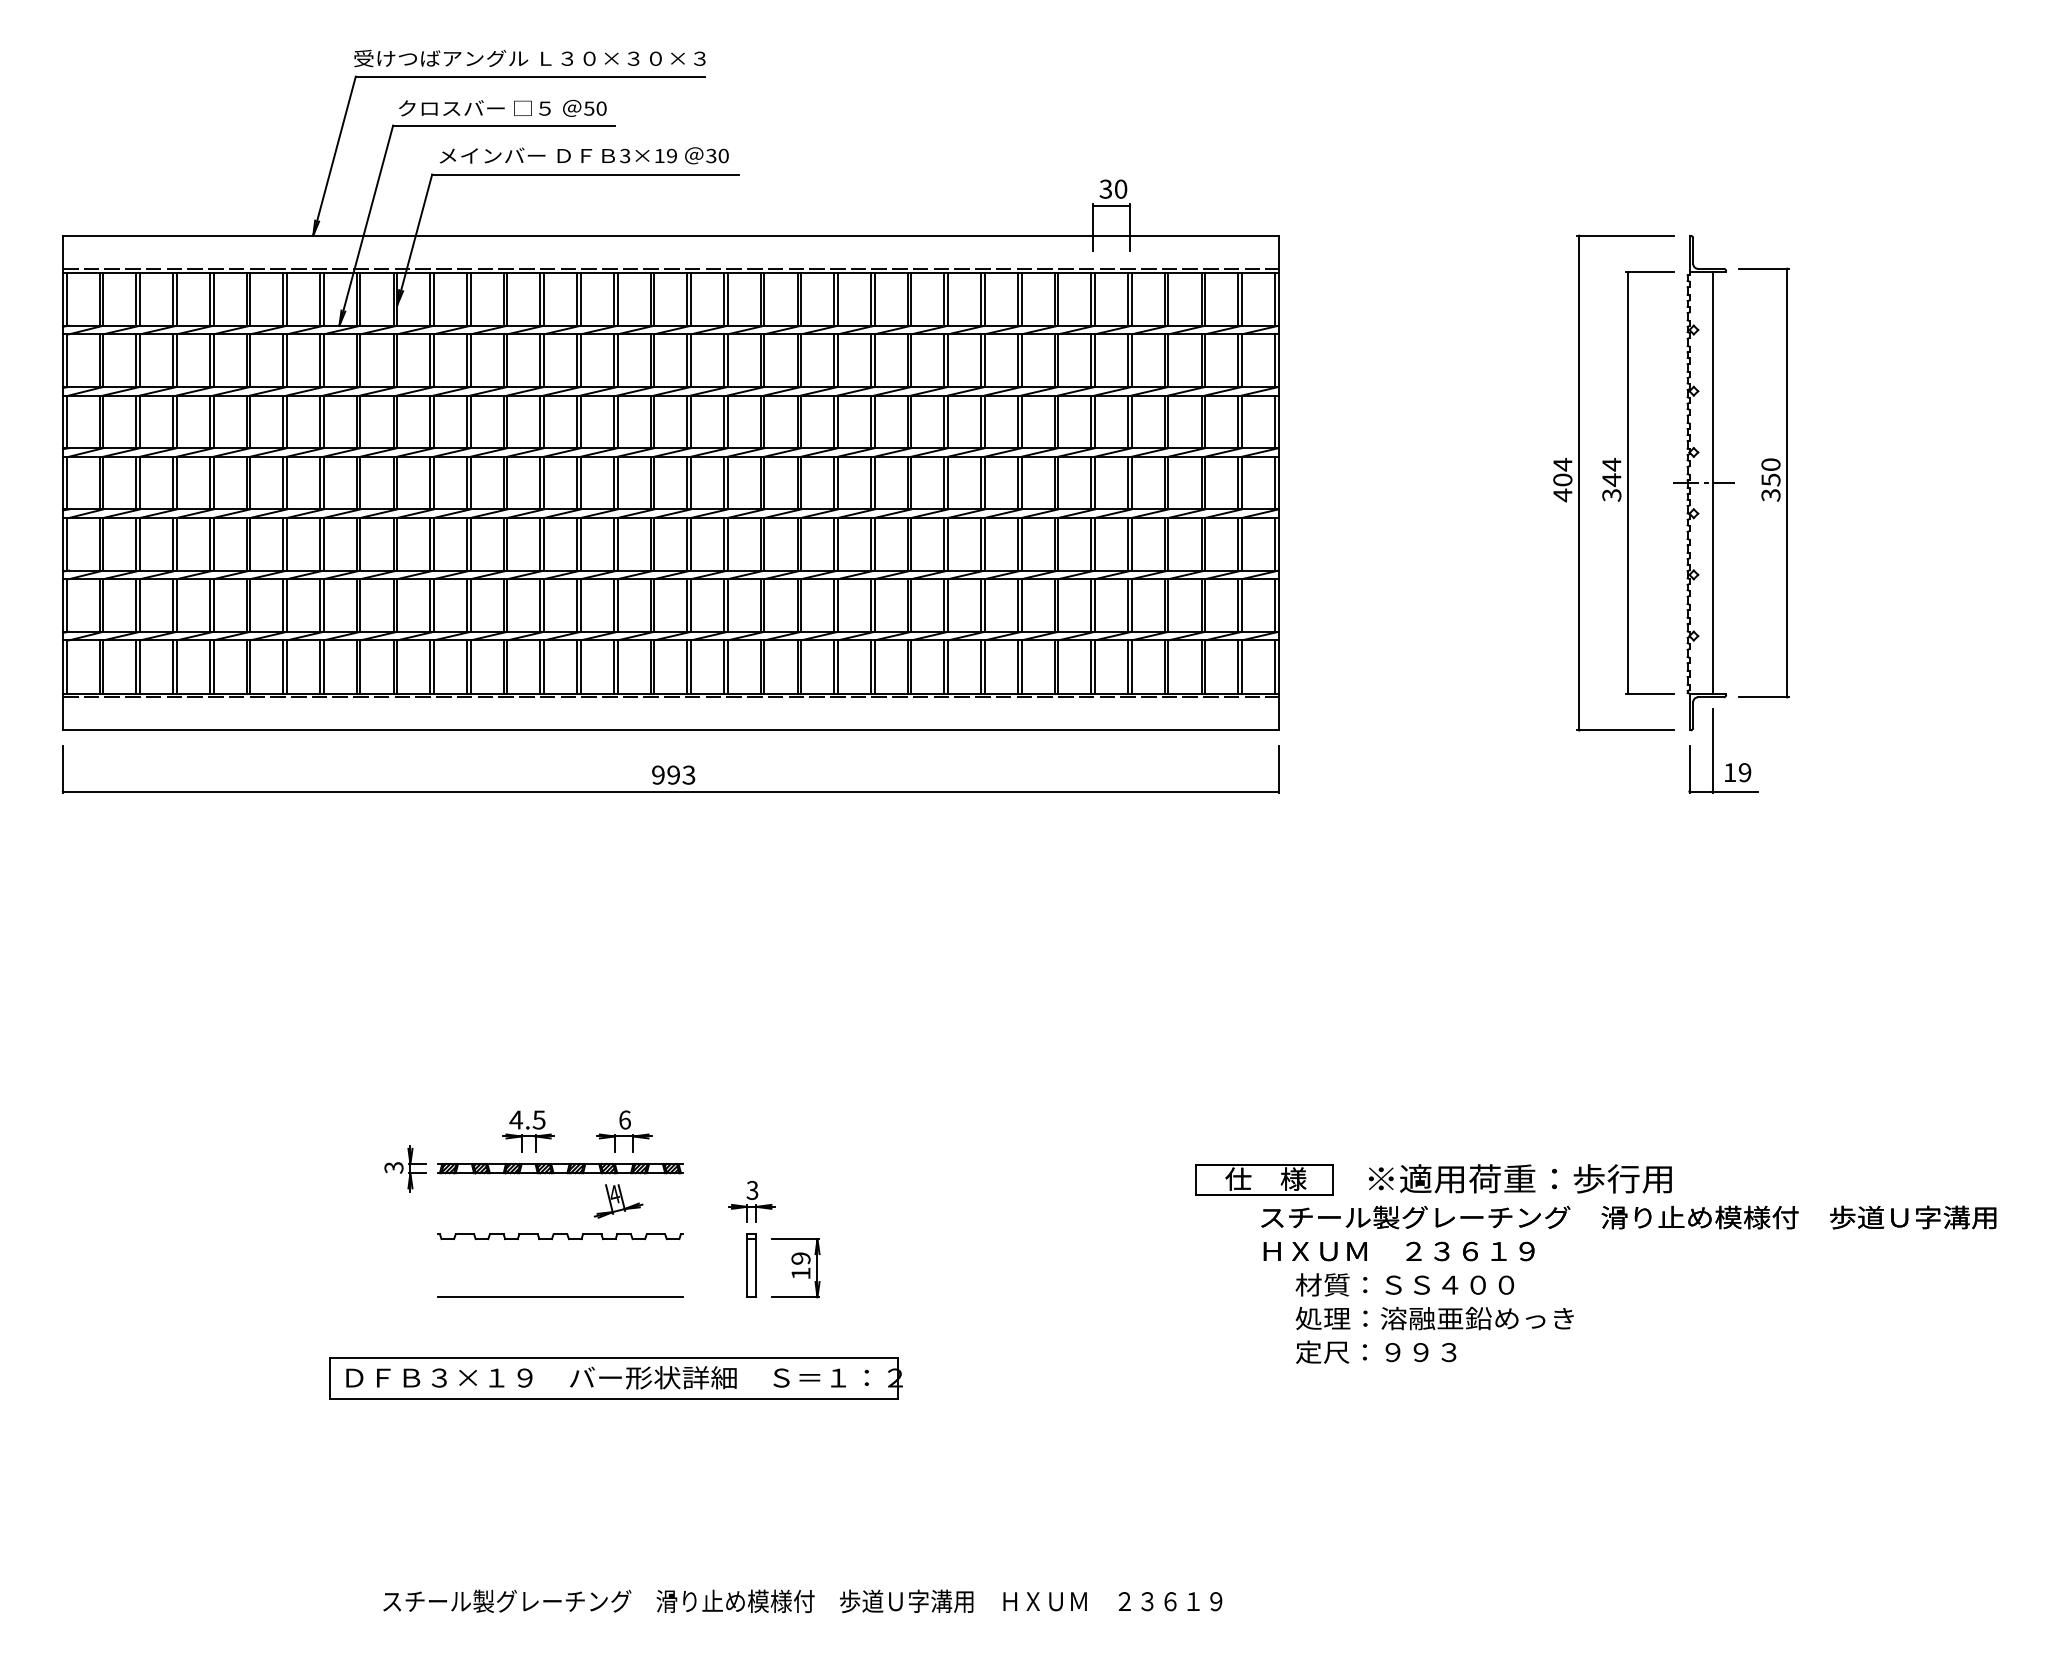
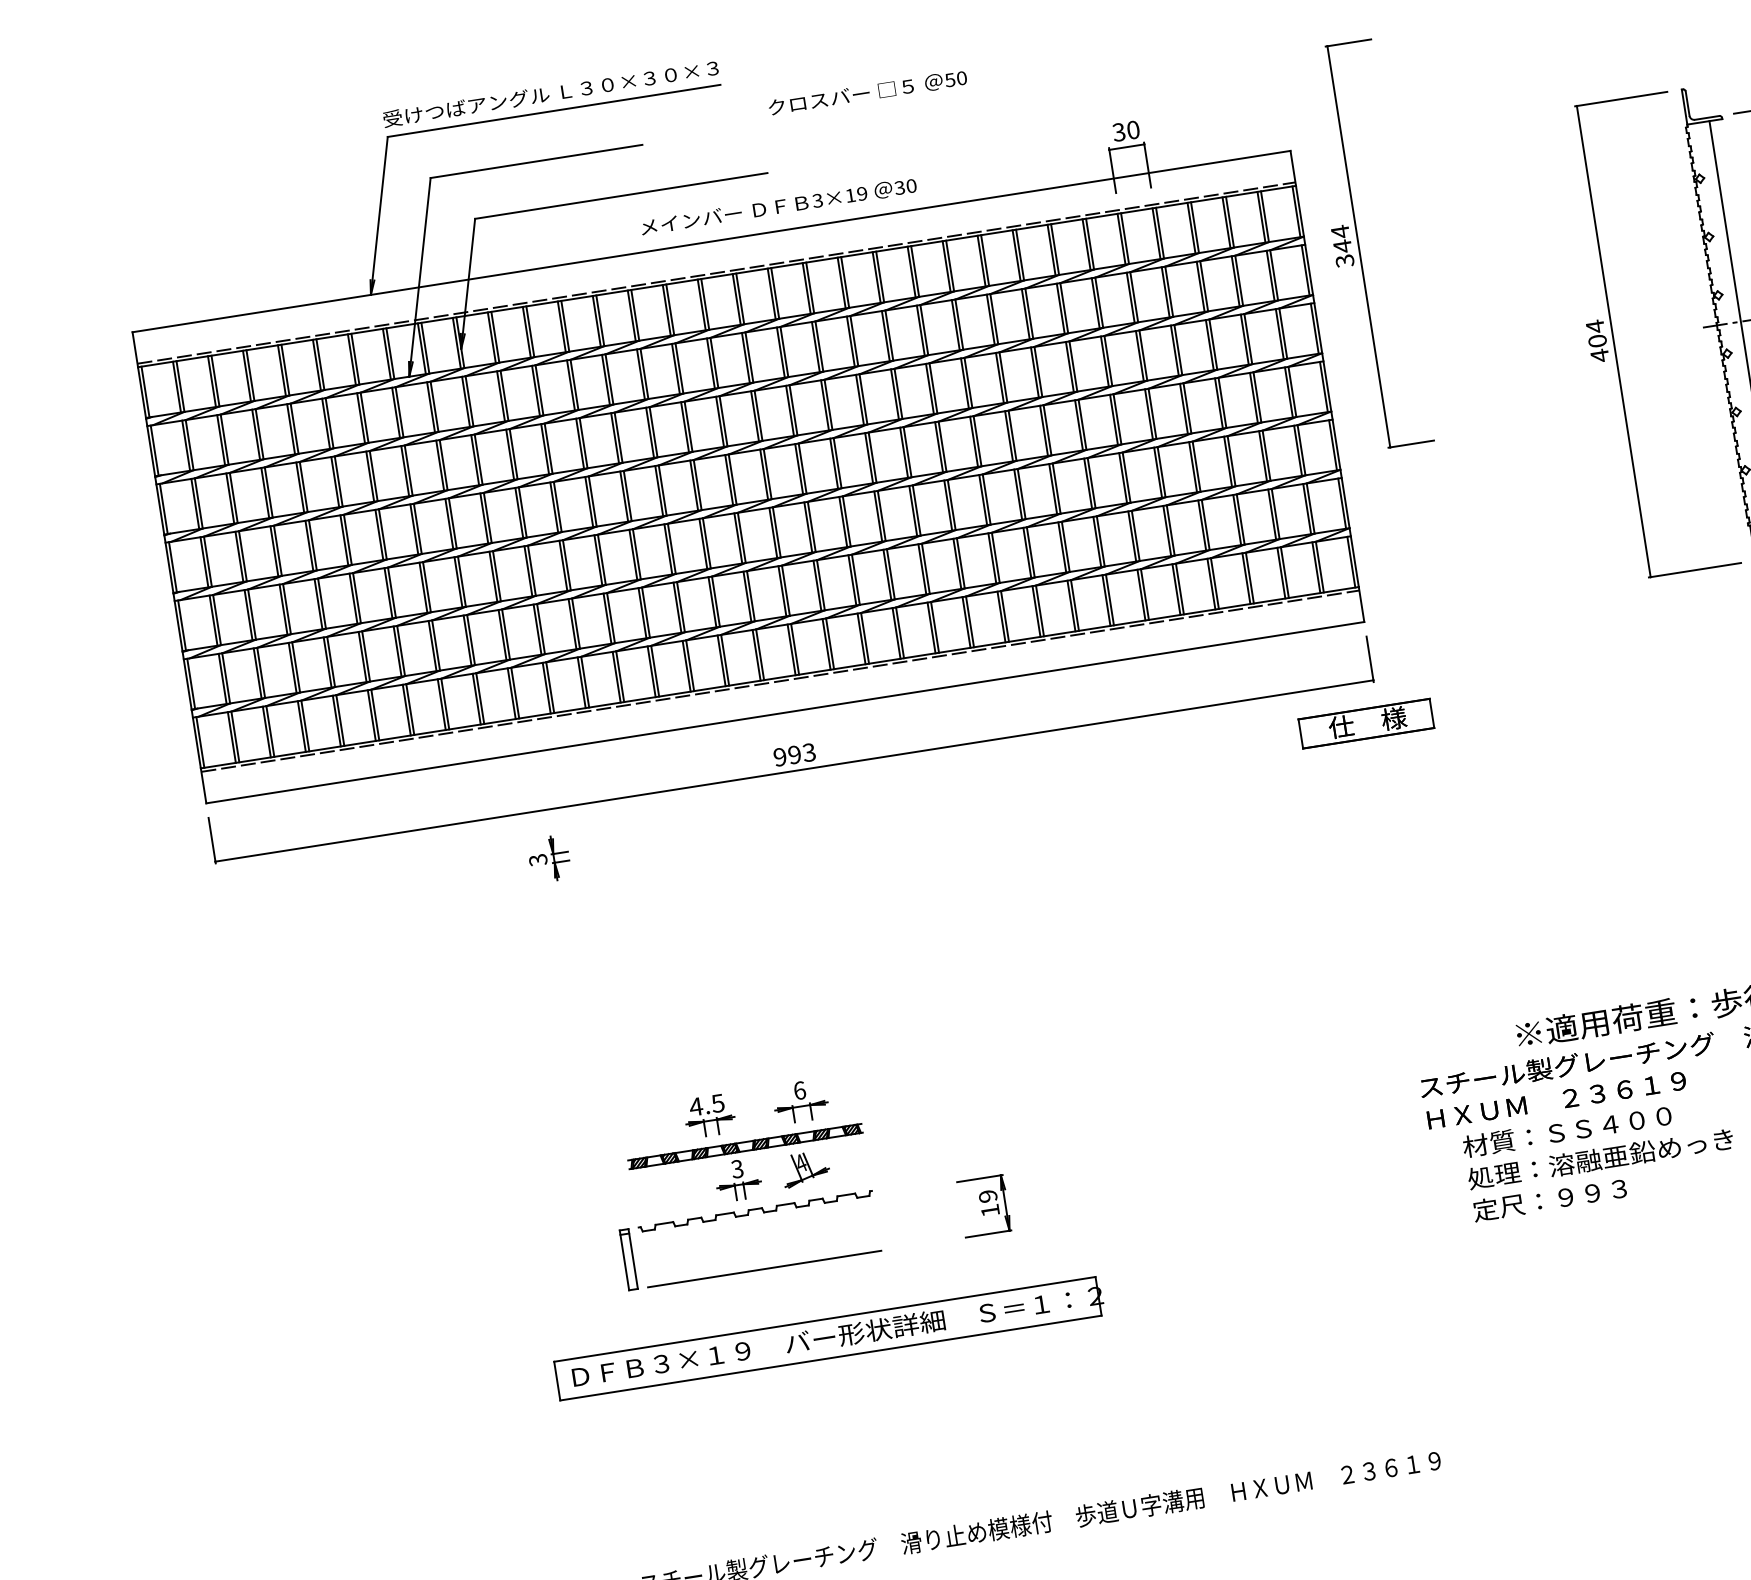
text: (502, 107) -> (867, 91), moved
text: (583, 155) -> (777, 206), moved
part: (1628, 482) -> (1358, 246), moved
part: (405, 1168) -> (549, 859), moved
part: (1264, 1179) -> (1366, 723), moved
part: (751, 1201) -> (738, 1179), moved
part: (751, 1265) -> (628, 1259), moved

